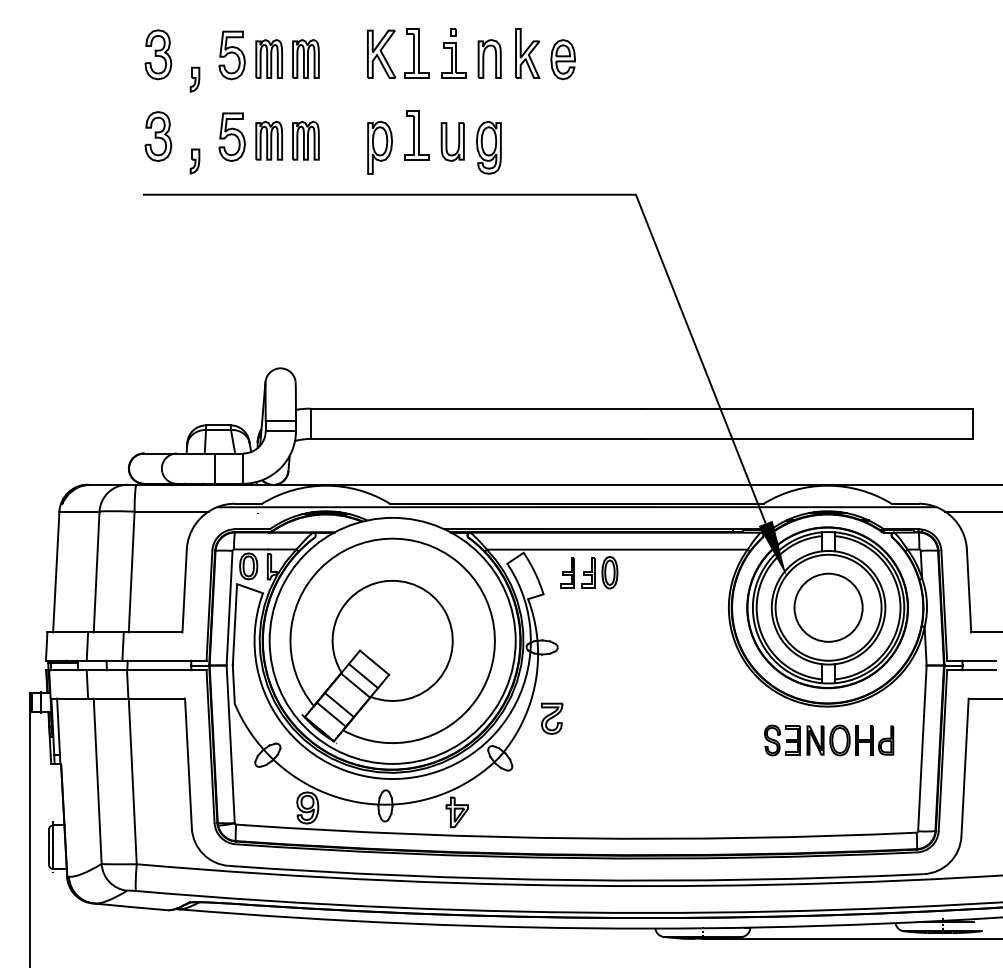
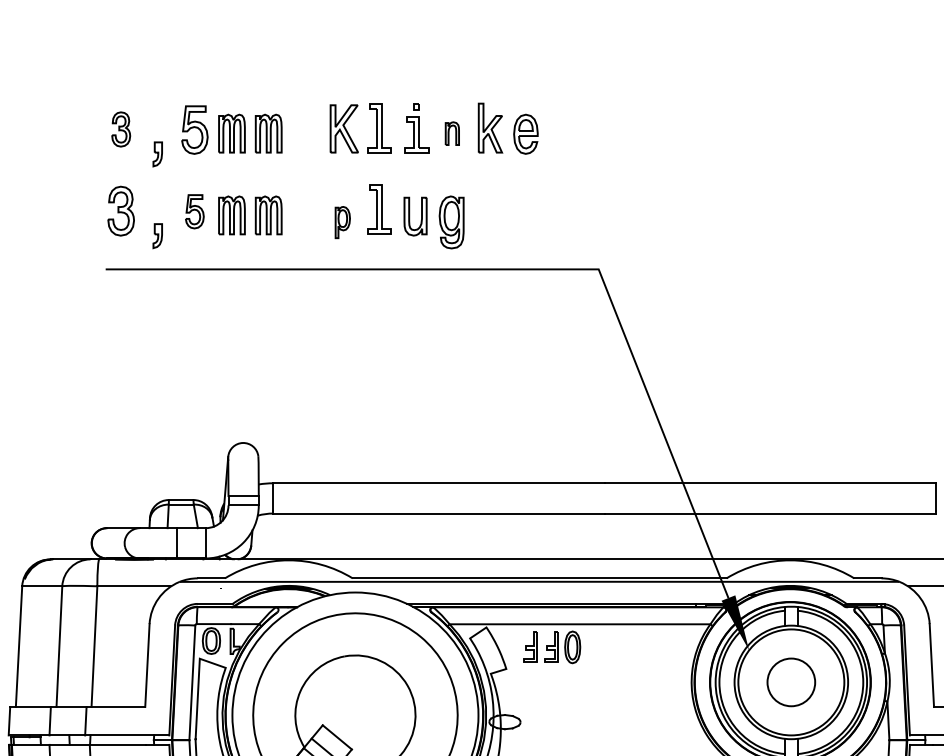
part: (158, 54) -> (121, 129), size x0.7
part: (489, 58) -> (452, 133), size x0.6
part: (231, 136) -> (194, 211), size x0.7
part: (379, 147) -> (342, 222), size x0.6
circle: (828, 607) -> (791, 682), size x0.7

